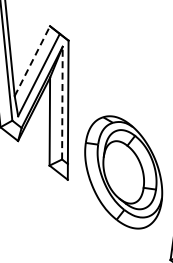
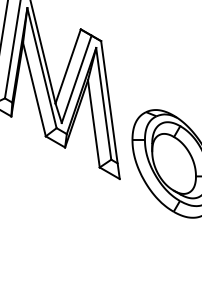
line: (32, 60) -> (68, 65), dashed -> solid
line: (62, 102) -> (103, 103), dashed -> solid

